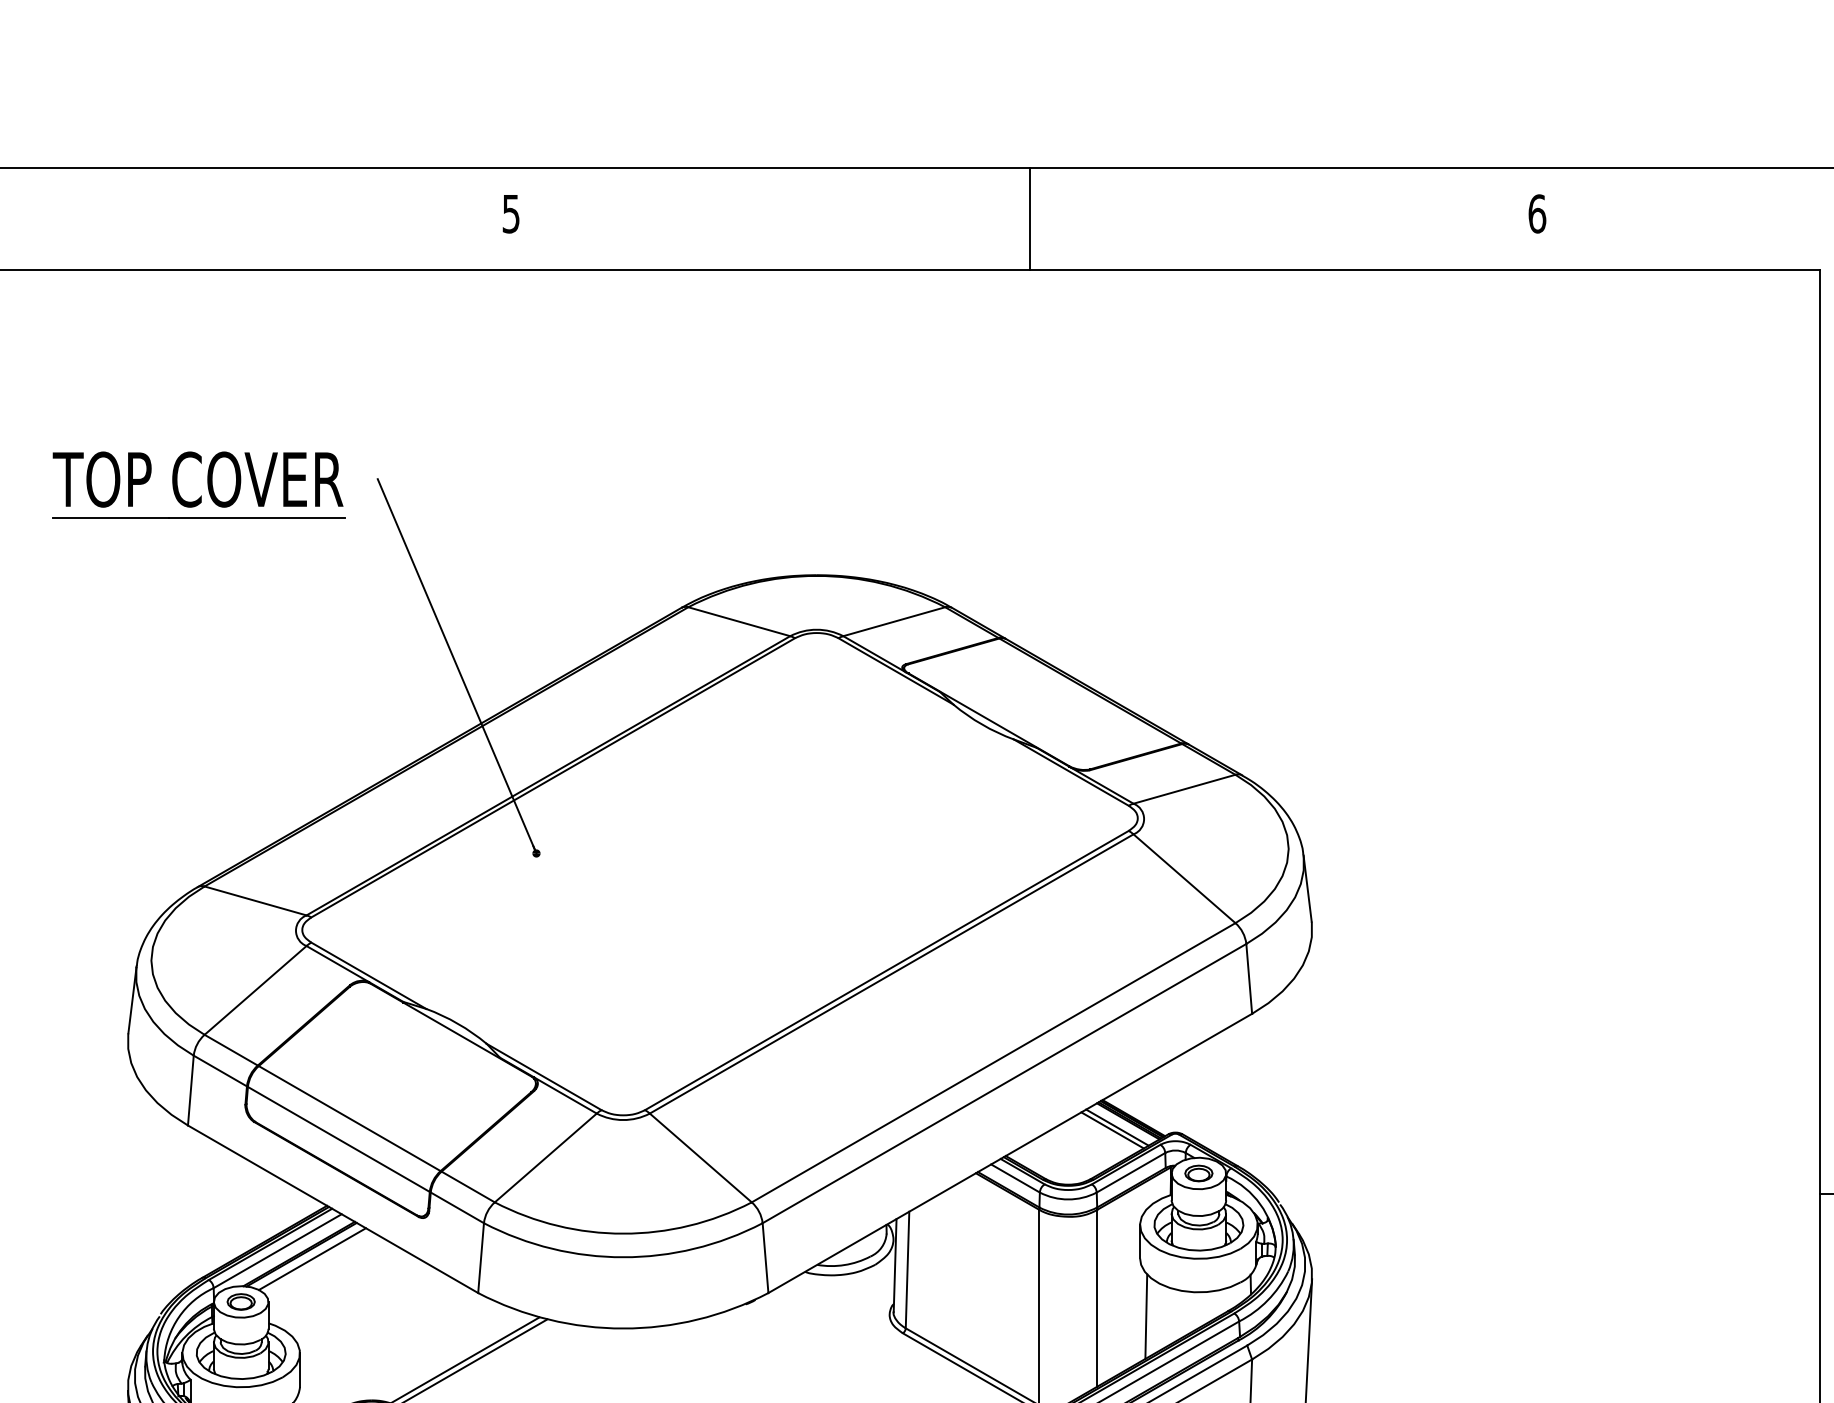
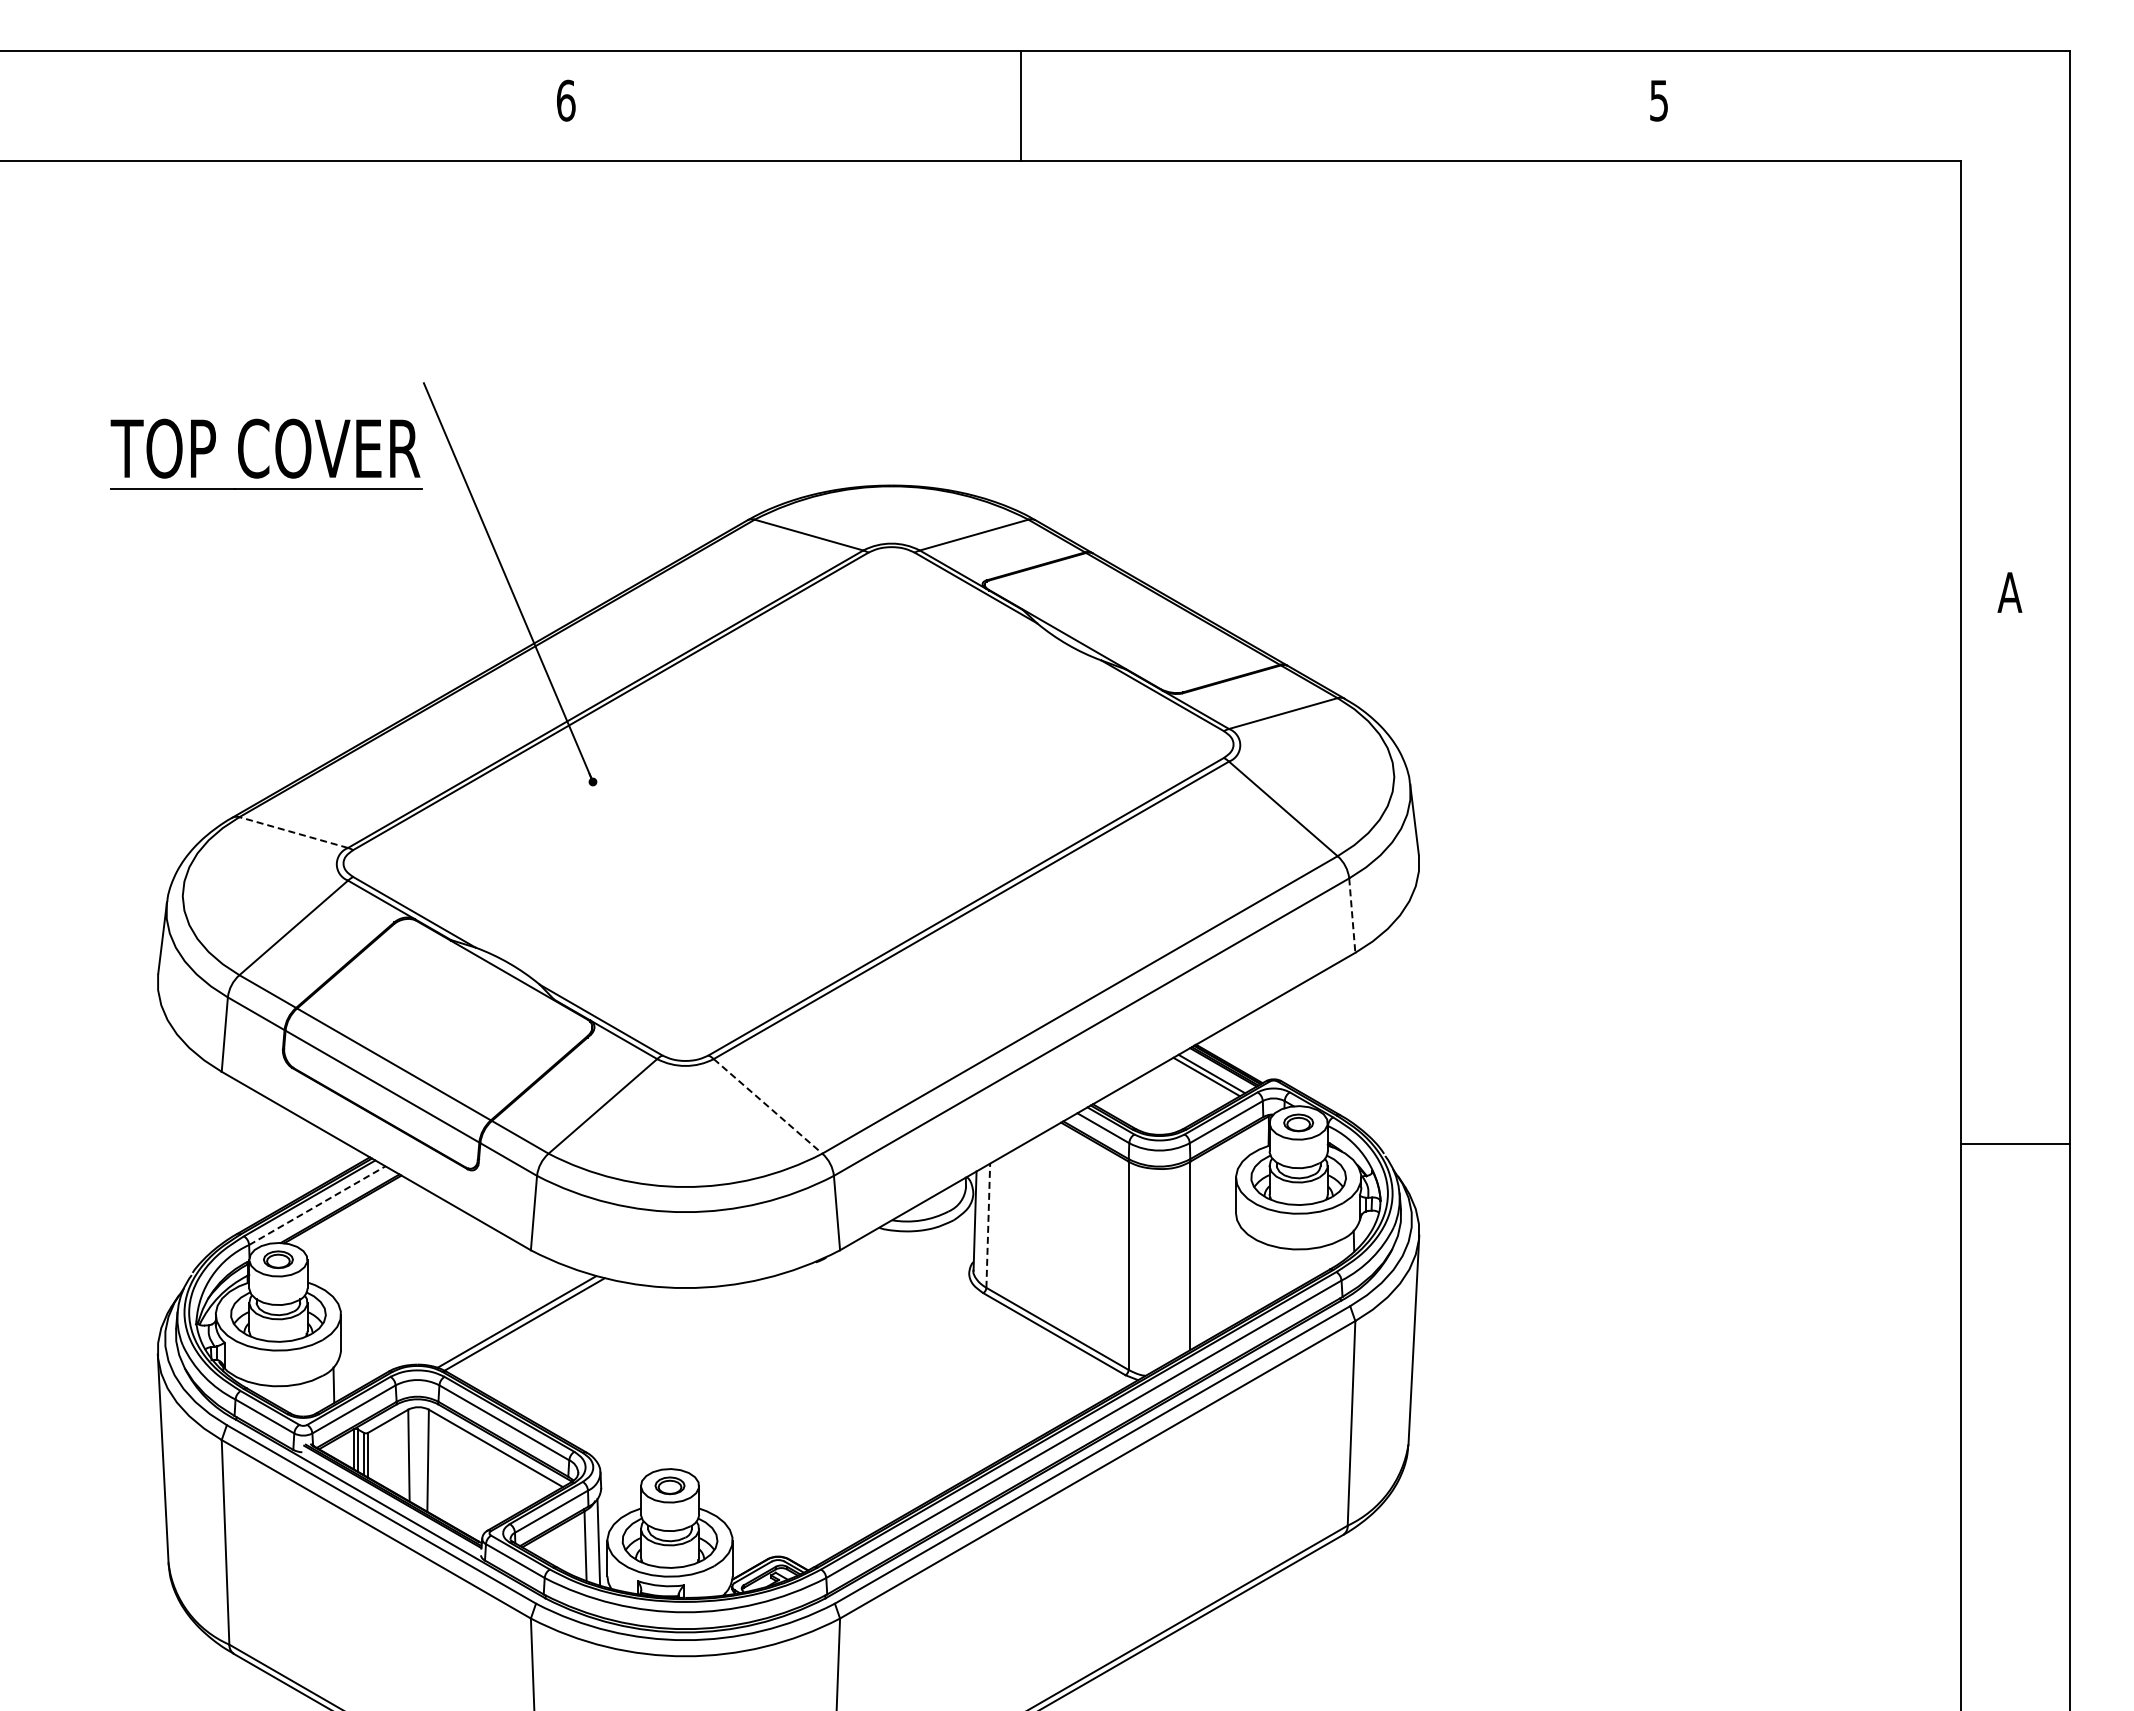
text: (511, 213) -> (566, 100), 5 -> 6
text: (1537, 213) -> (1659, 100), 6 -> 5
line: (1030, 218) -> (1021, 105), moved
part: (207, 484) -> (275, 453), moved
line: (255, 900) -> (293, 832), solid -> dashed
line: (1249, 979) -> (1352, 916), solid -> dashed
line: (701, 1158) -> (768, 1106), solid -> dashed
line: (277, 1251) -> (317, 1205), solid -> dashed
line: (312, 1259) -> (354, 1214), removed
line: (907, 1269) -> (988, 1225), solid -> dashed
line: (1146, 1316) -> (1242, 1275), removed

